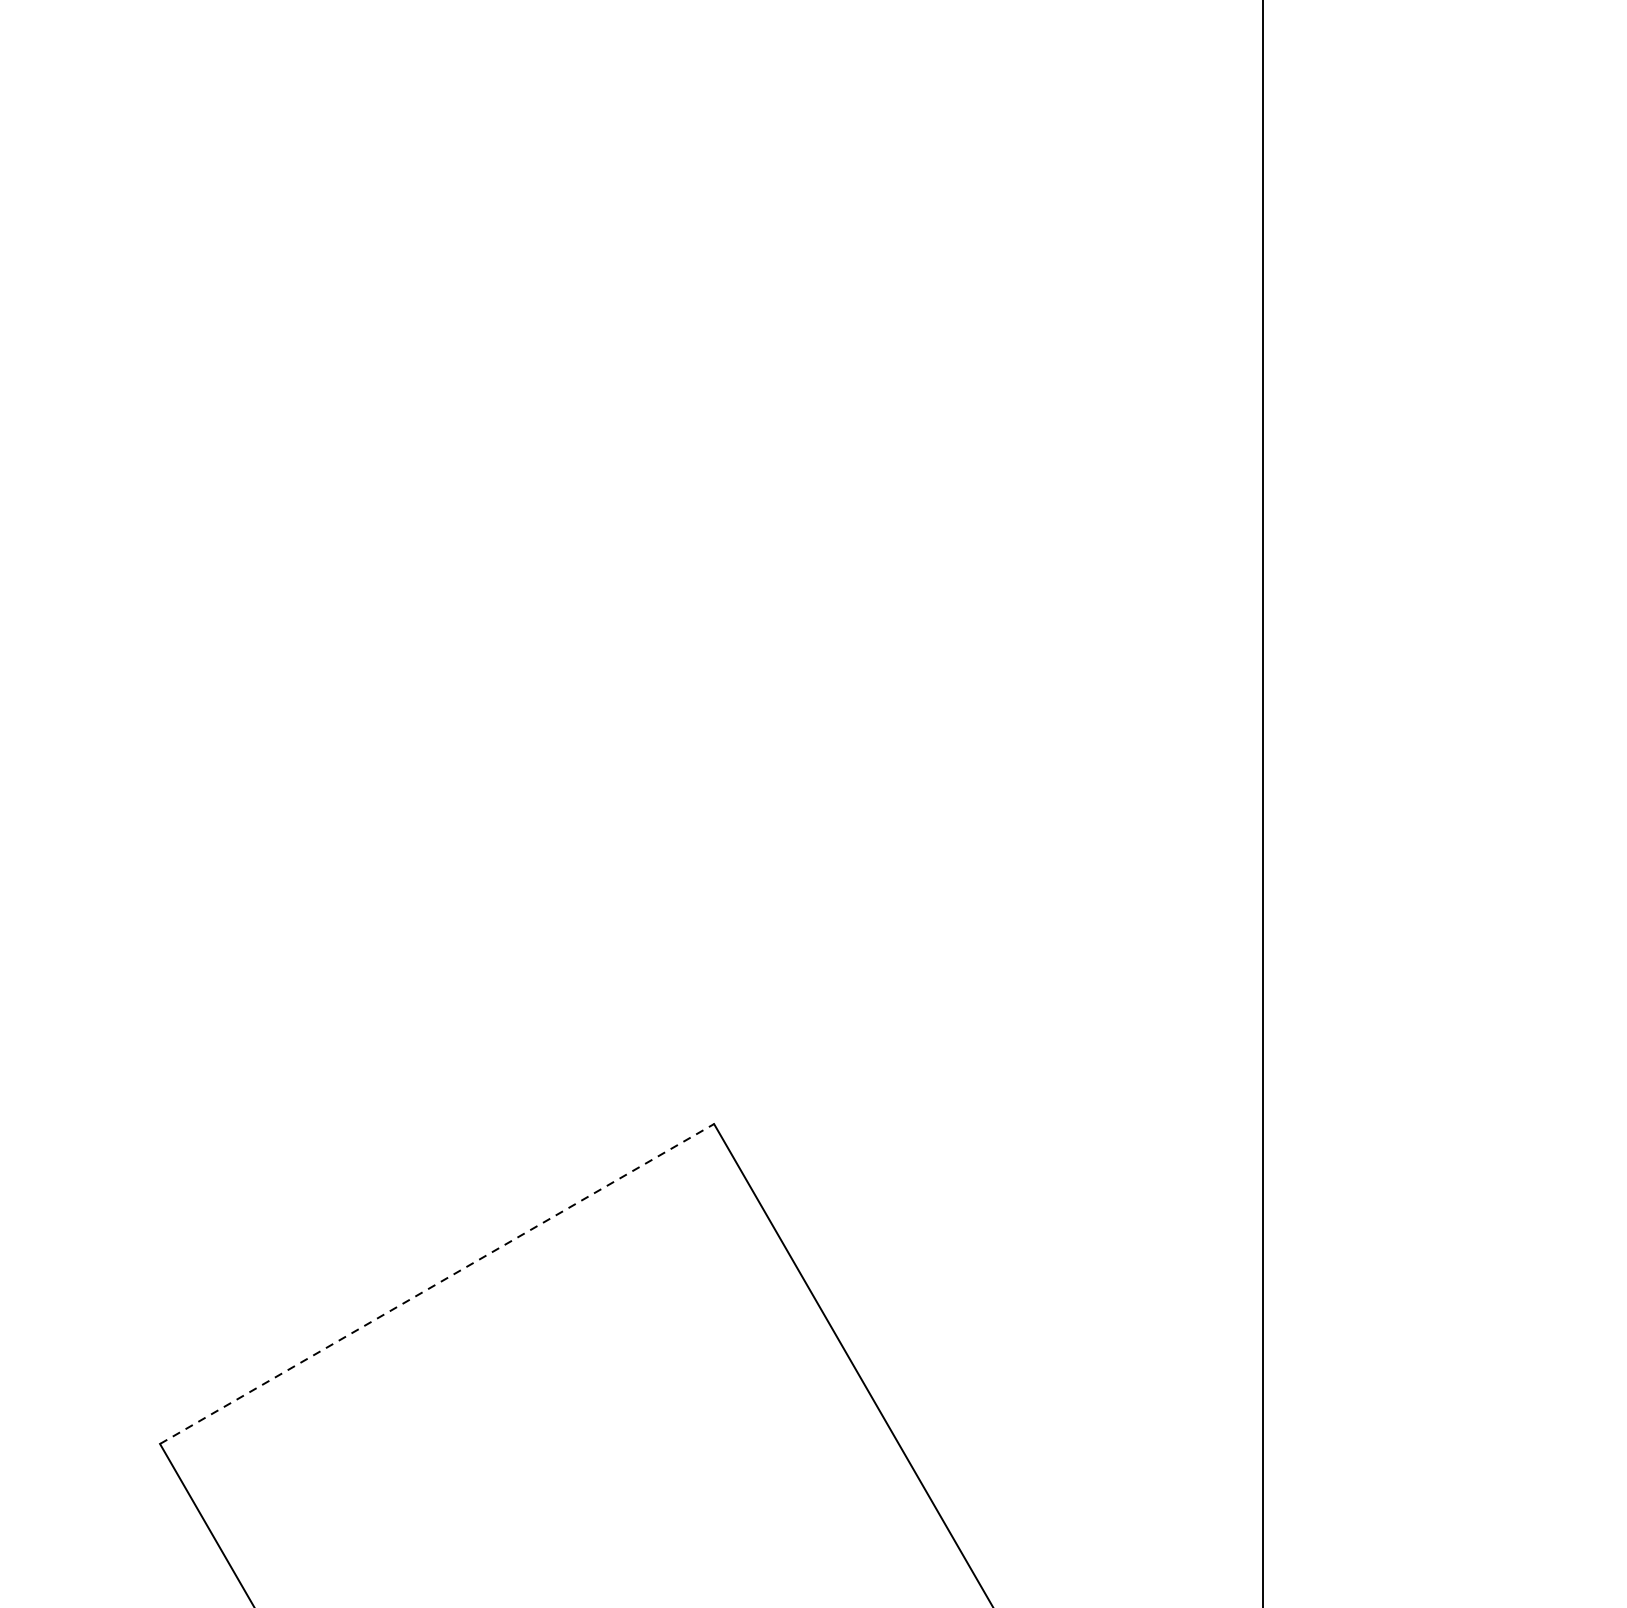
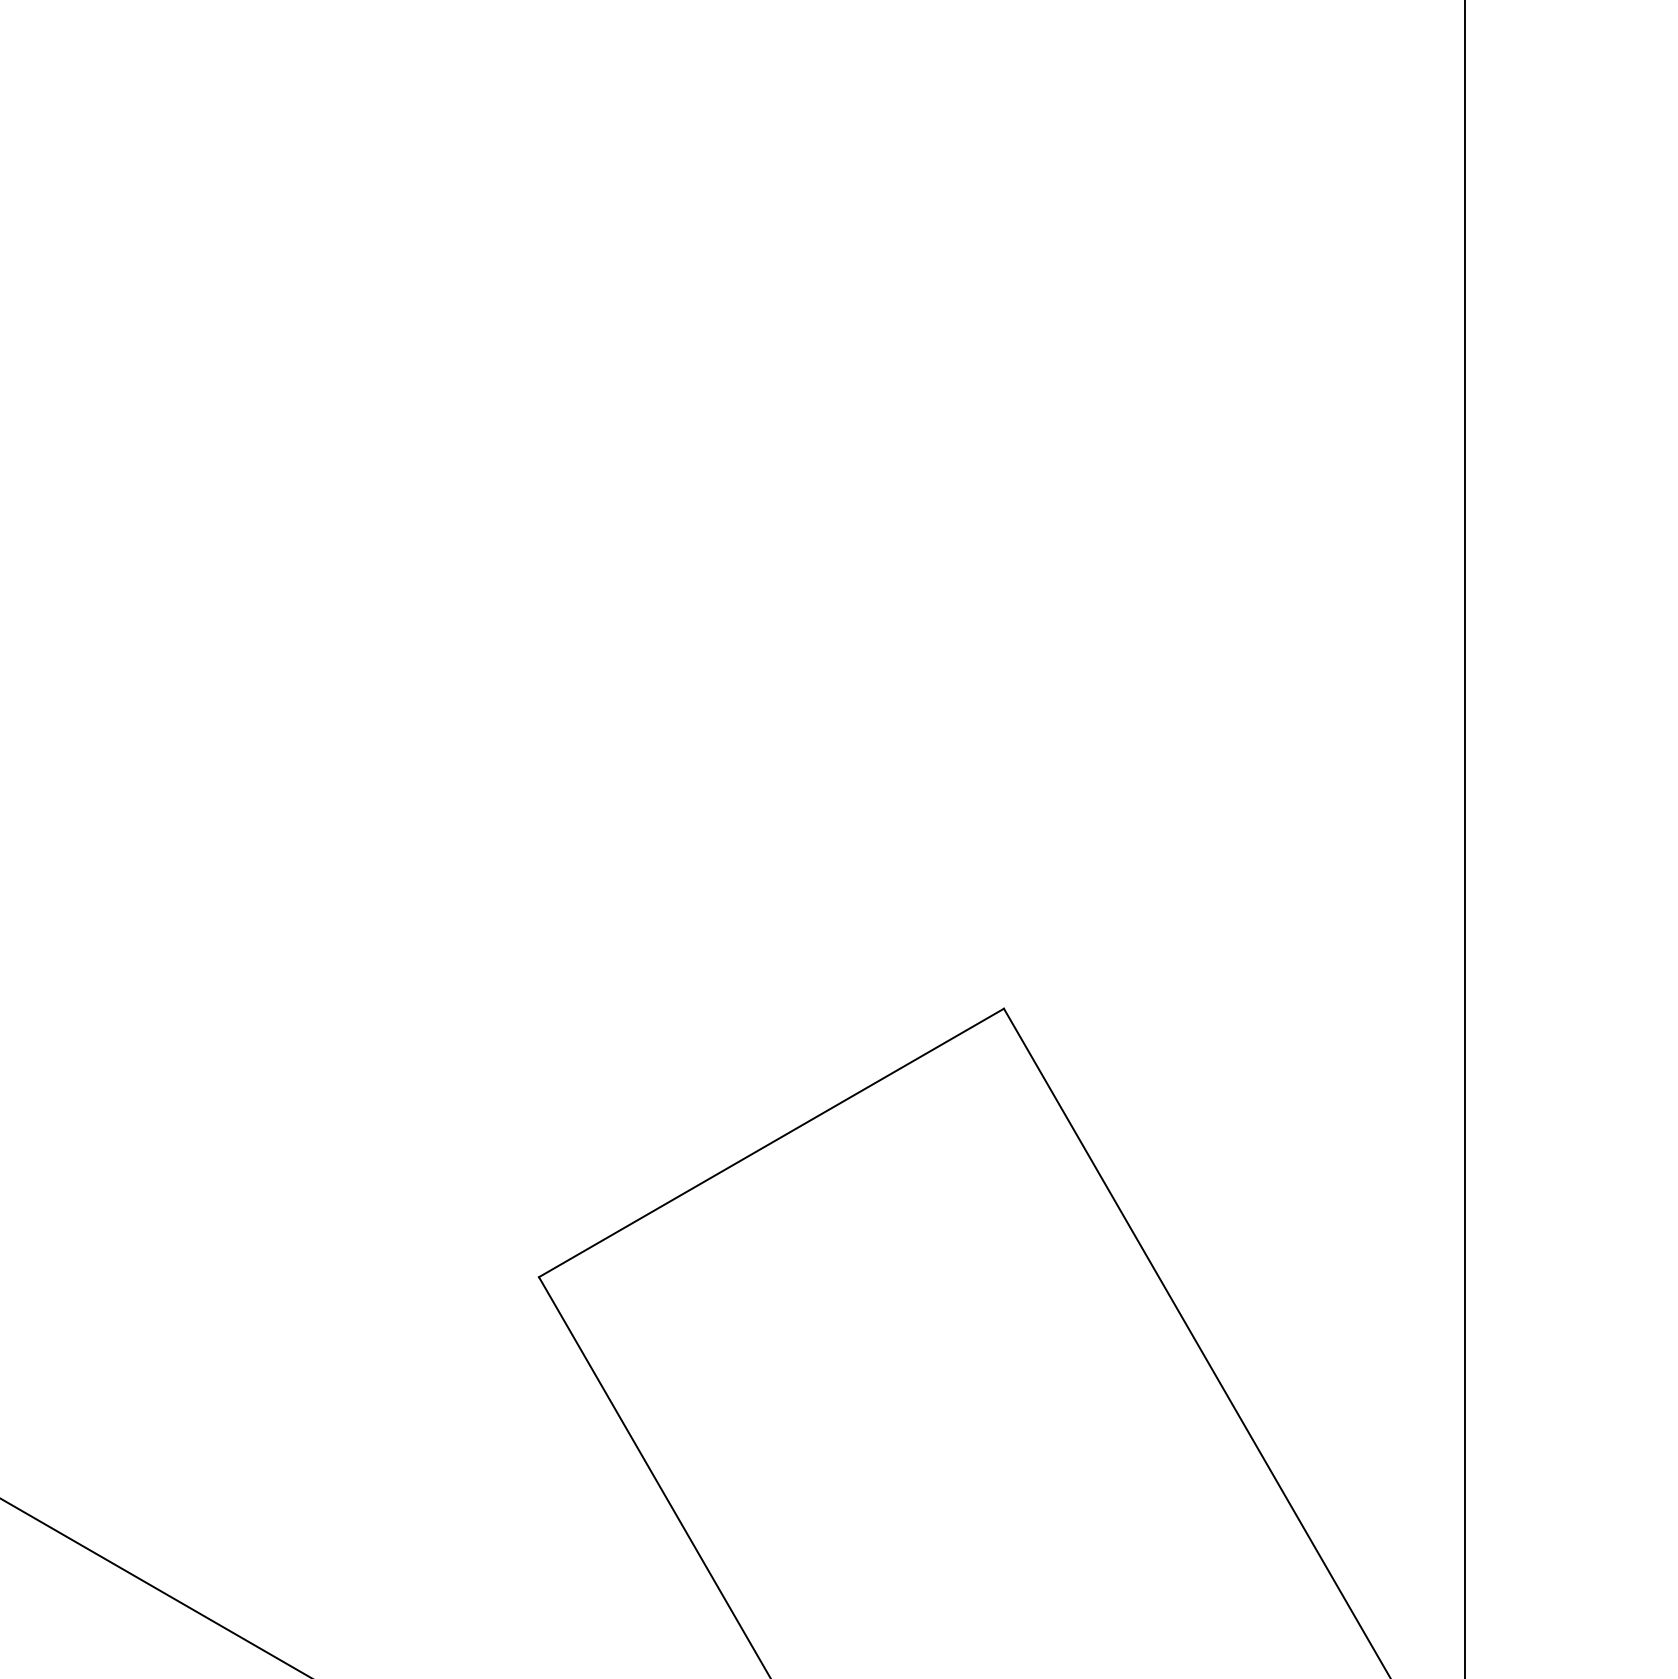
line: (437, 1283) -> (771, 1142), dashed -> solid

